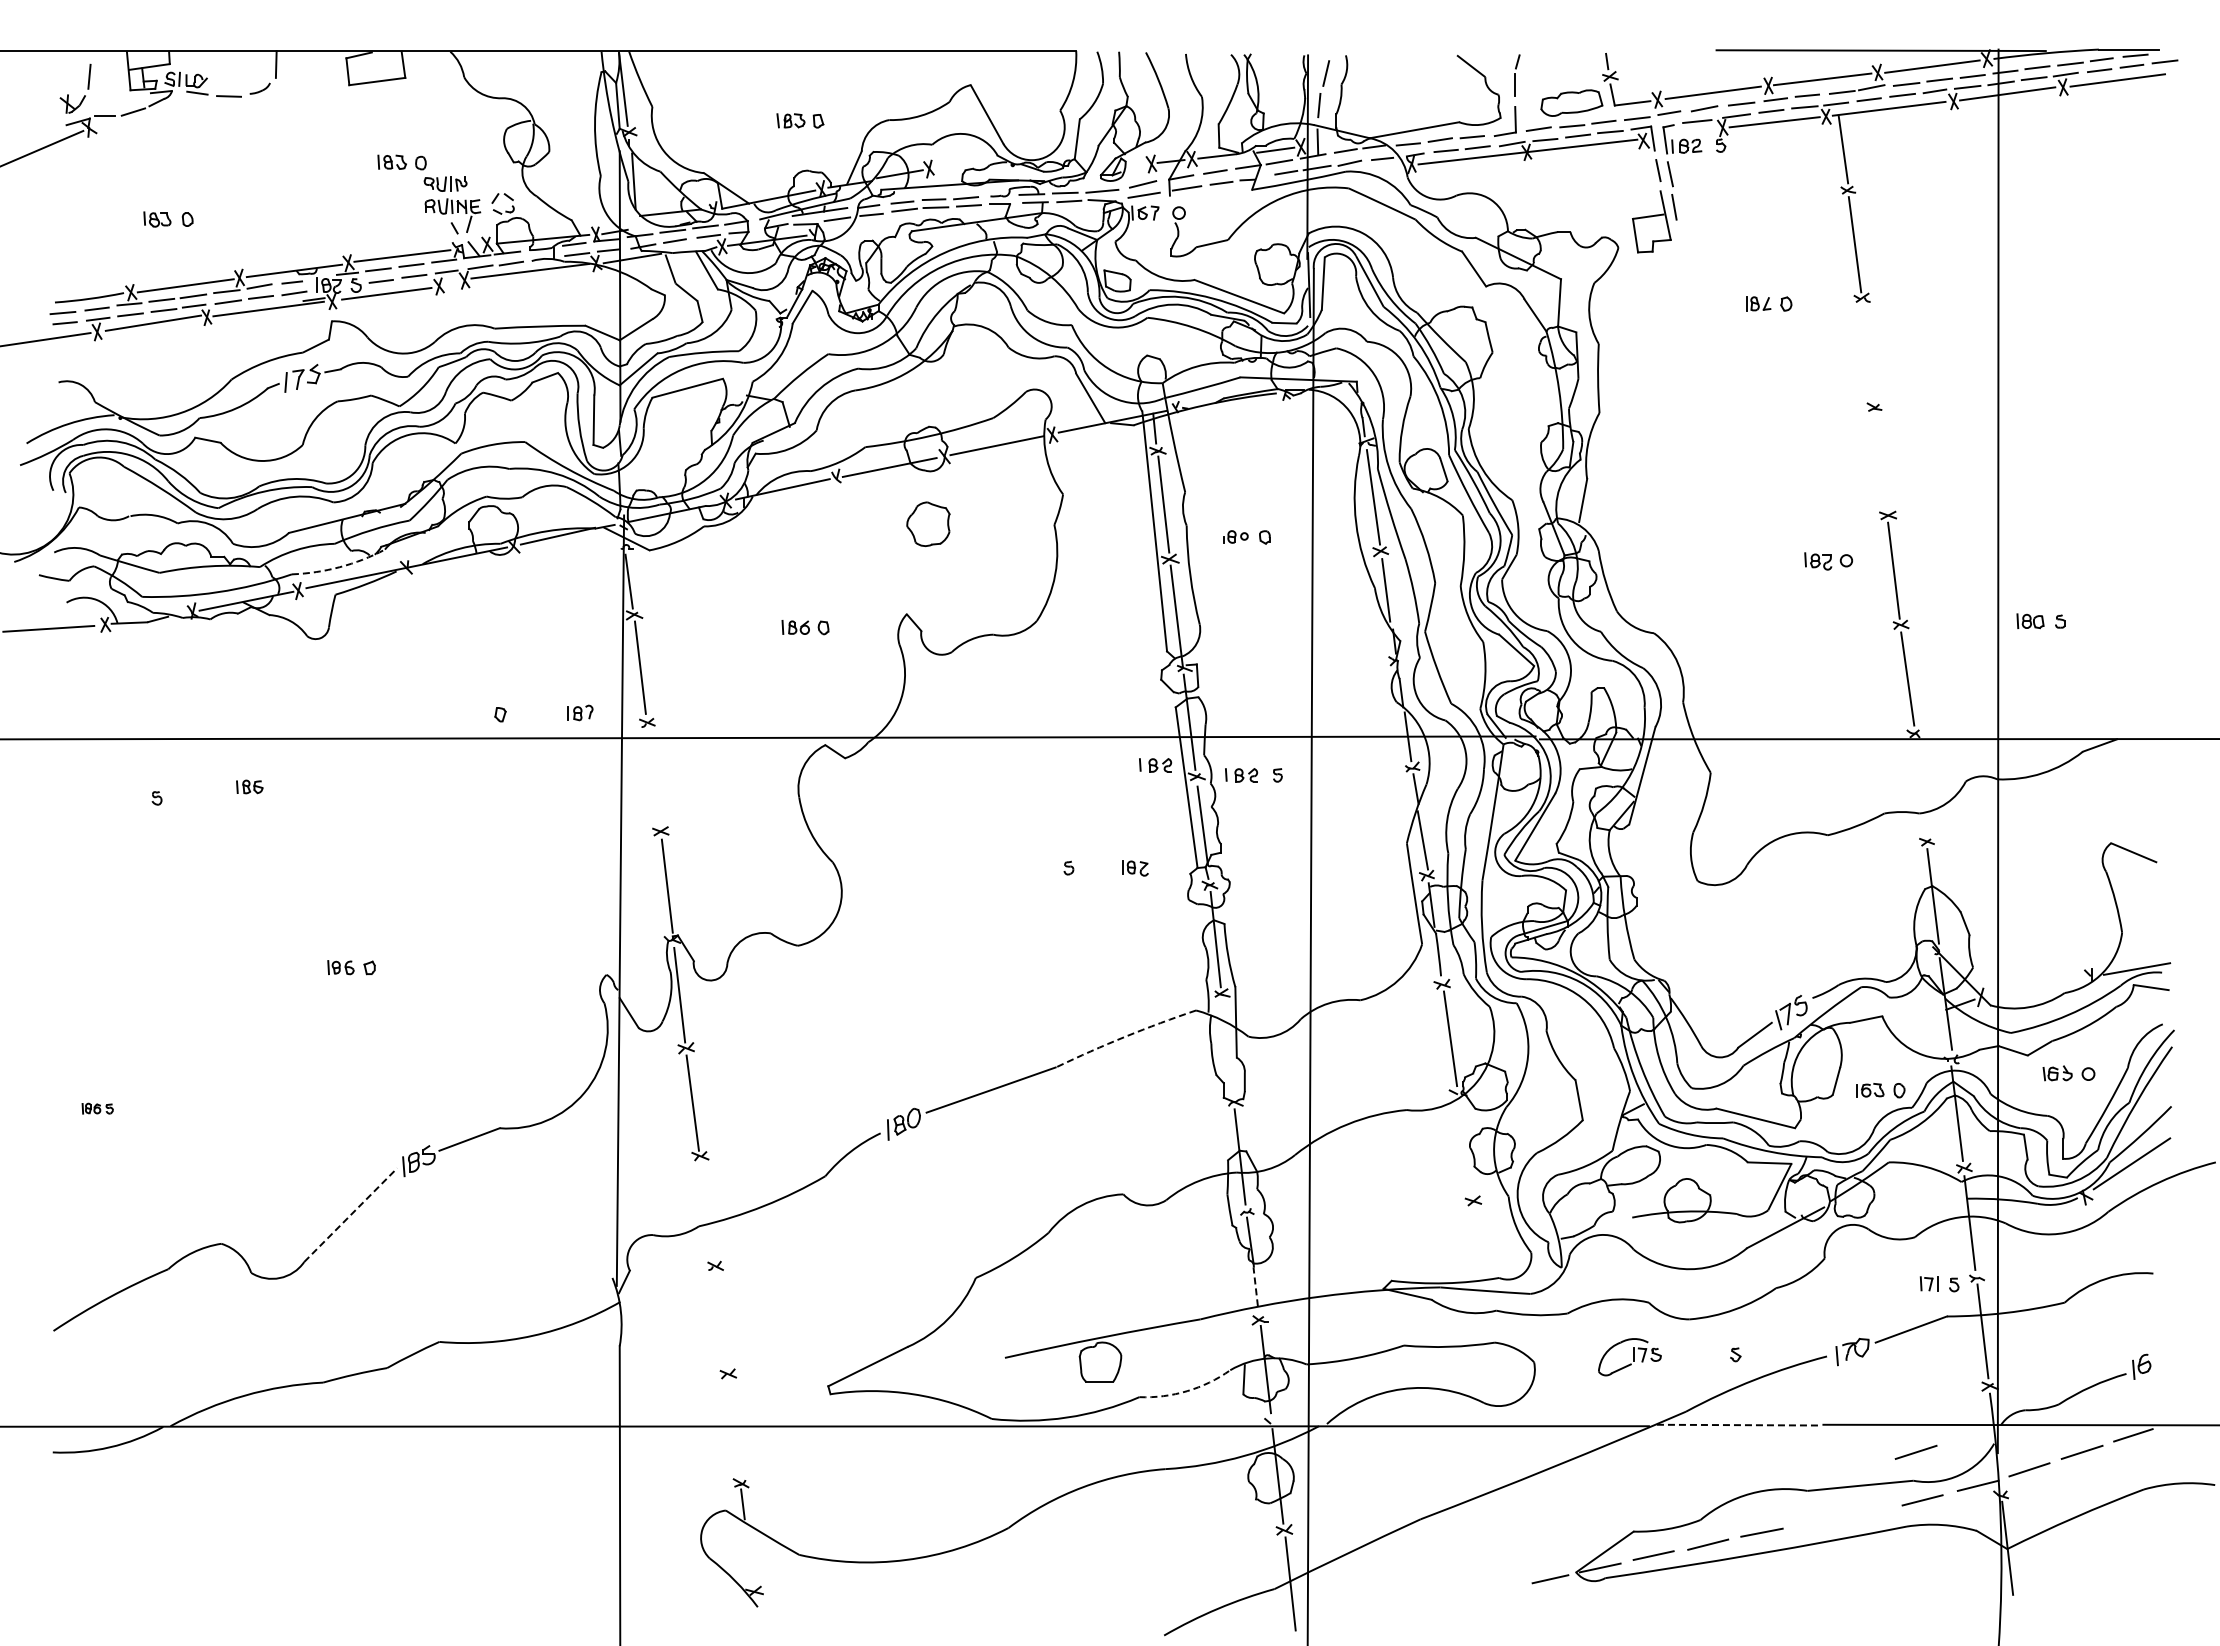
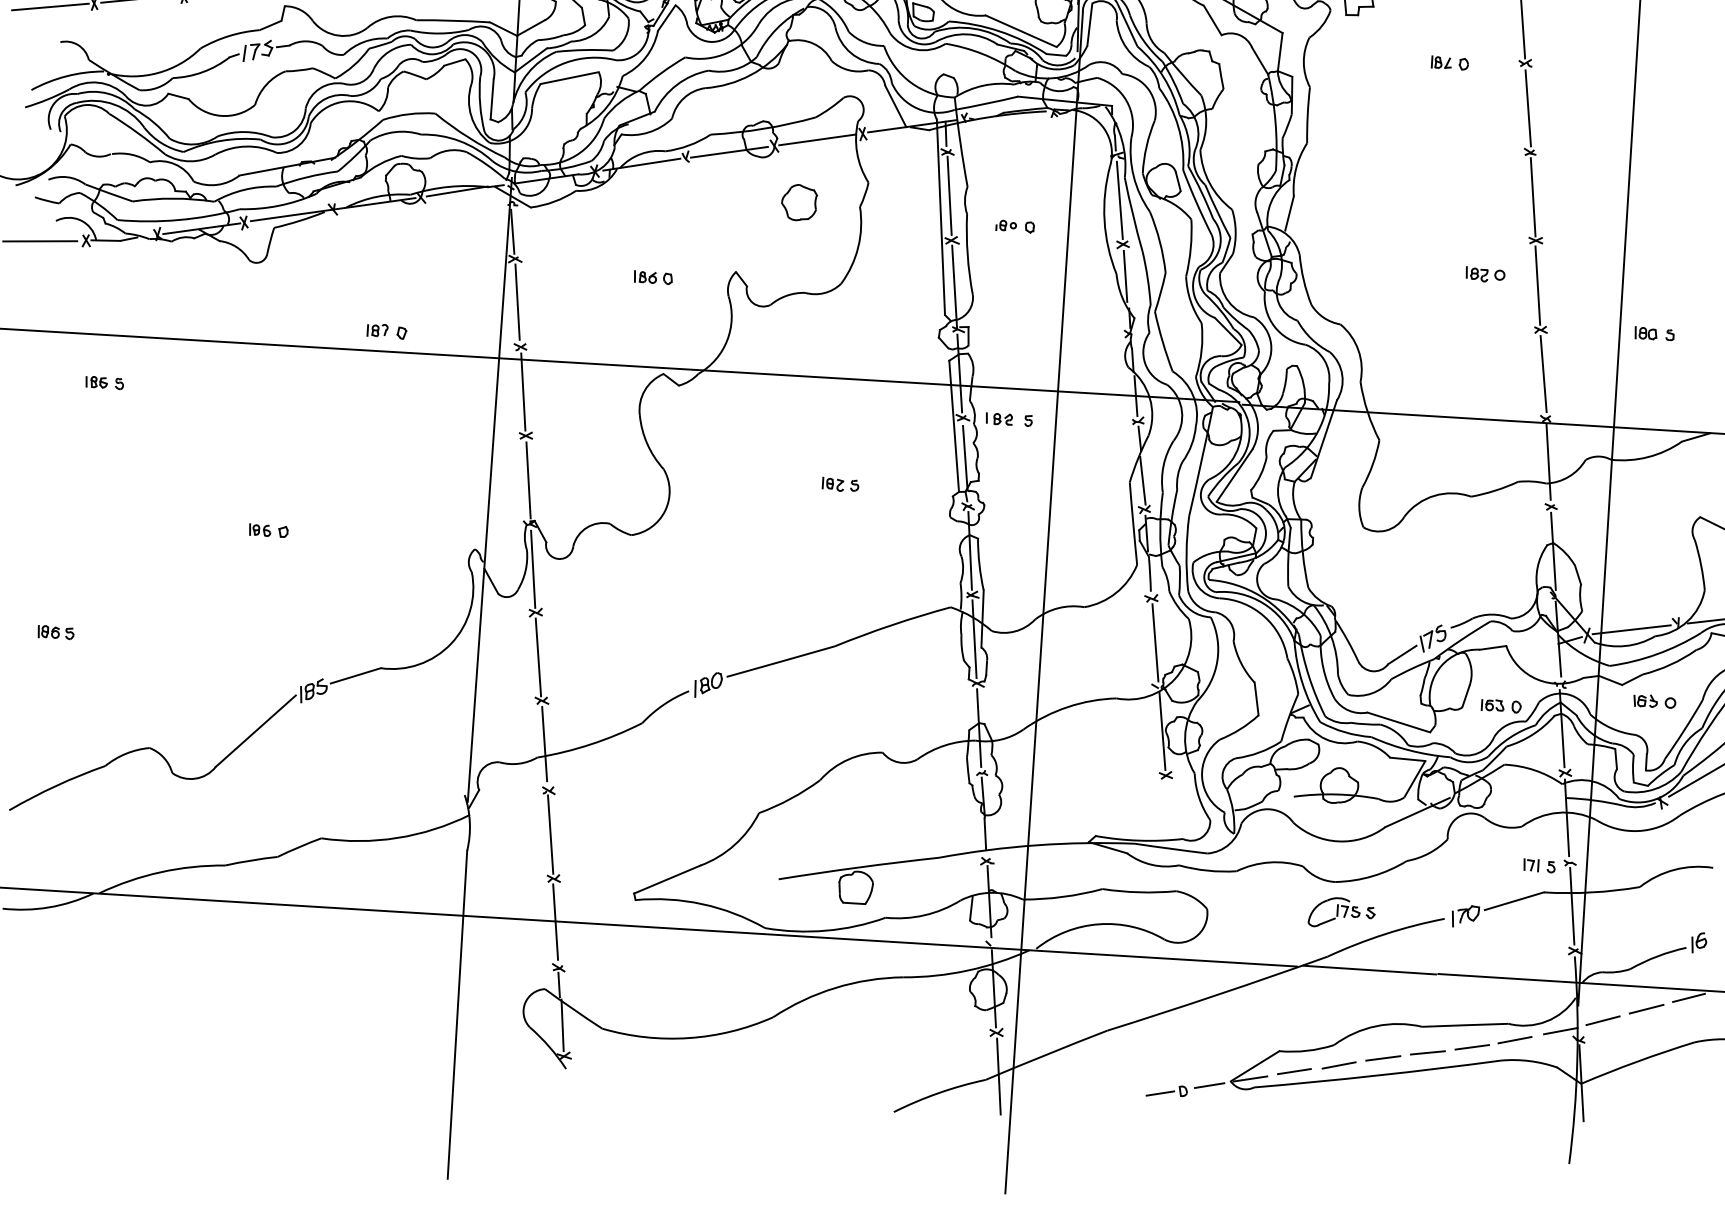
line: (1868, 352) -> (1528, 107), added
line: (1881, 462) -> (1533, 197), added
part: (928, 524) -> (799, 202), moved
arc: (339, 567) -> (278, 206), dashed -> solid
part: (580, 712) -> (377, 329), moved
part: (1155, 765) -> (929, 406), removed
line: (653, 777) -> (522, 391), added
part: (249, 786) -> (96, 381), moved
line: (1919, 786) -> (1547, 461), added
part: (1135, 868) -> (833, 484), moved
line: (2034, 986) -> (1631, 629), added
arc: (1125, 1036) -> (892, 624), dashed -> solid
line: (1227, 1047) -> (974, 638), added
part: (97, 1108) -> (55, 632), size x1.43
line: (1465, 1146) -> (1162, 730), added
line: (706, 1208) -> (544, 743), added
line: (351, 1214) -> (256, 730), dashed -> solid
line: (1255, 1286) -> (985, 833), dashed -> solid
line: (720, 1320) -> (550, 834), added
part: (1629, 1357) -> (1334, 912), moved
arc: (1187, 1391) -> (924, 915), dashed -> solid
line: (1738, 1425) -> (1369, 970), dashed -> solid
line: (733, 1427) -> (555, 922), added
line: (1915, 1451) -> (1511, 1000), removed
line: (1870, 1512) -> (1472, 1047), added
line: (1816, 1522) -> (1427, 1052), added
line: (749, 1553) -> (562, 1025), added
part: (1497, 1589) -> (1166, 1091), added

